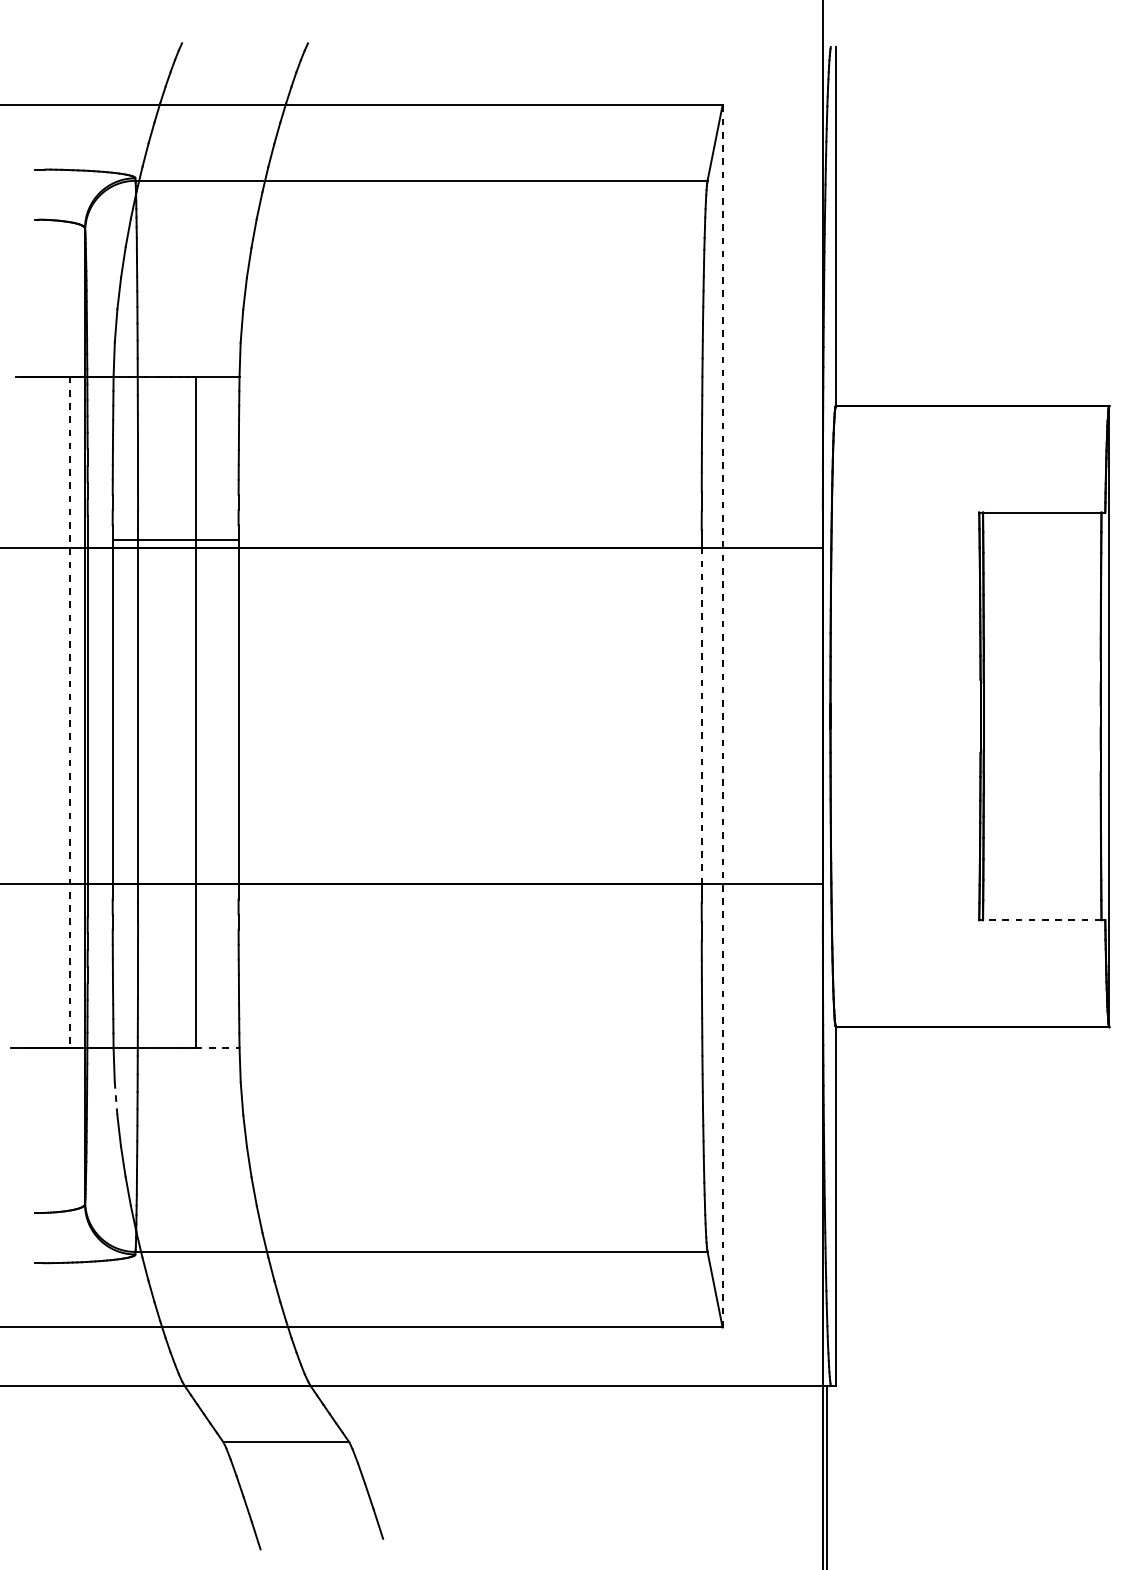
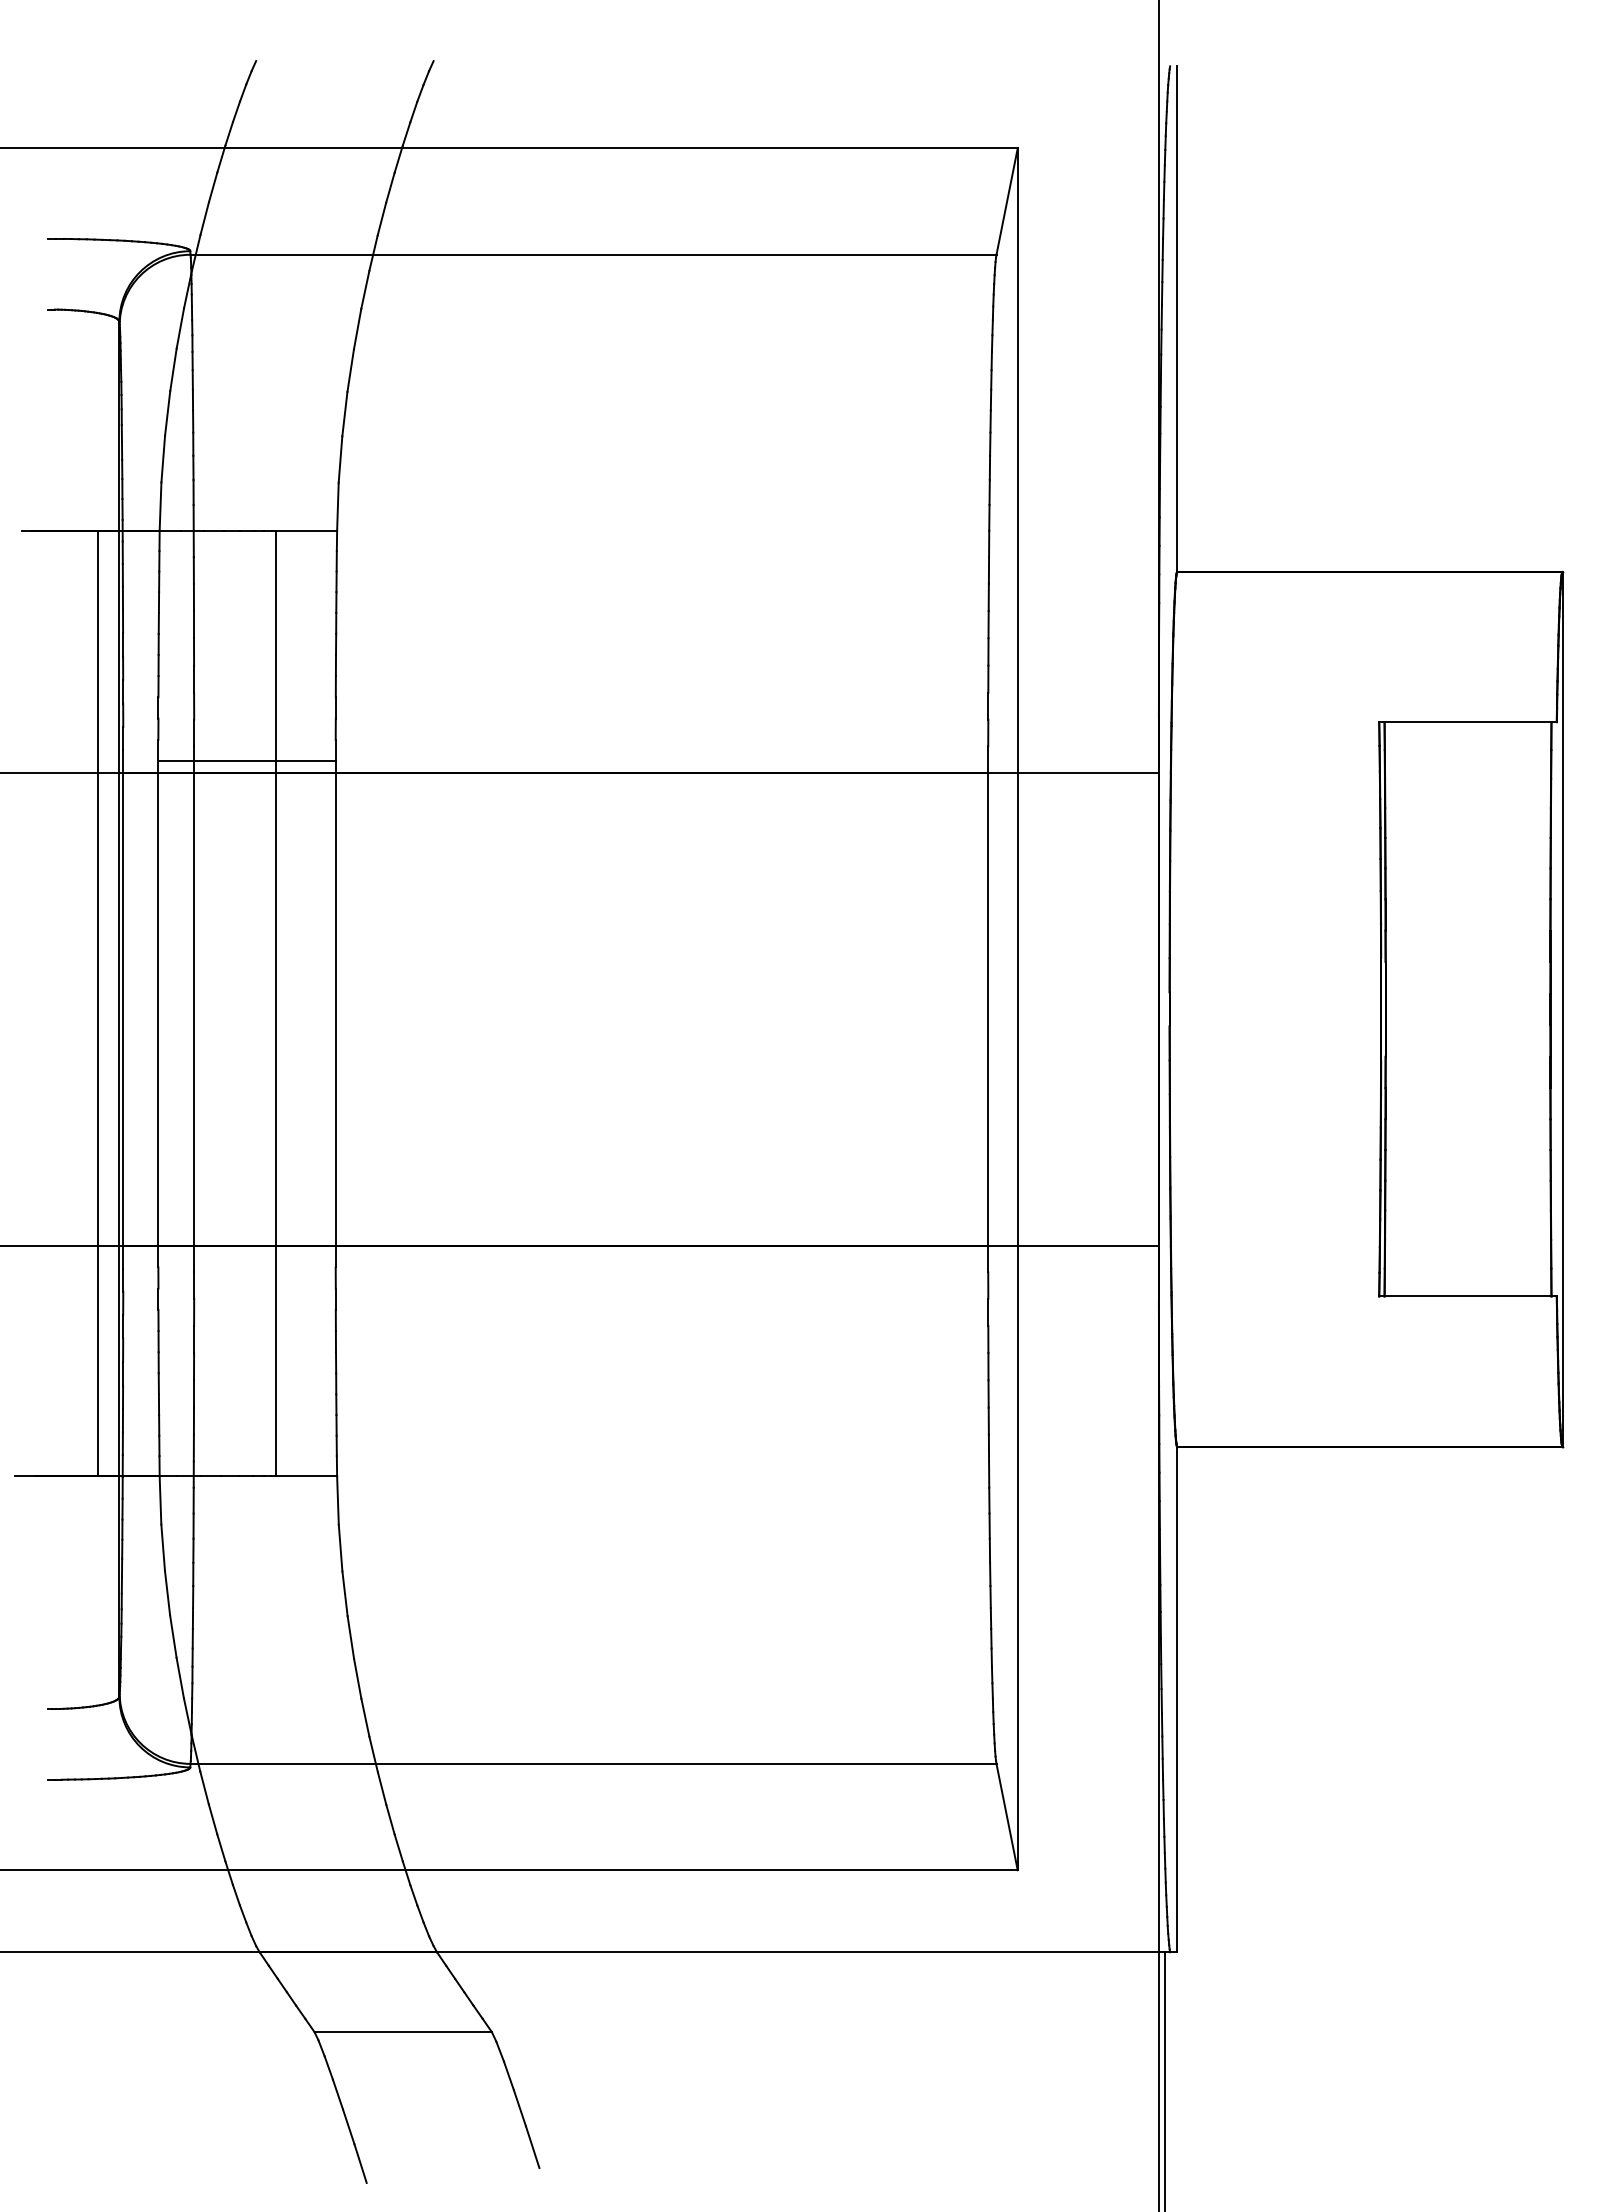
line: (70, 712) -> (98, 1003), dashed -> solid
line: (701, 716) -> (988, 1009), dashed -> solid
line: (722, 716) -> (1017, 1009), dashed -> solid
line: (1041, 920) -> (1467, 1296), dashed -> solid
line: (217, 1047) -> (306, 1476), dashed -> solid
line: (116, 1099) -> (163, 1548), dashed -> solid

